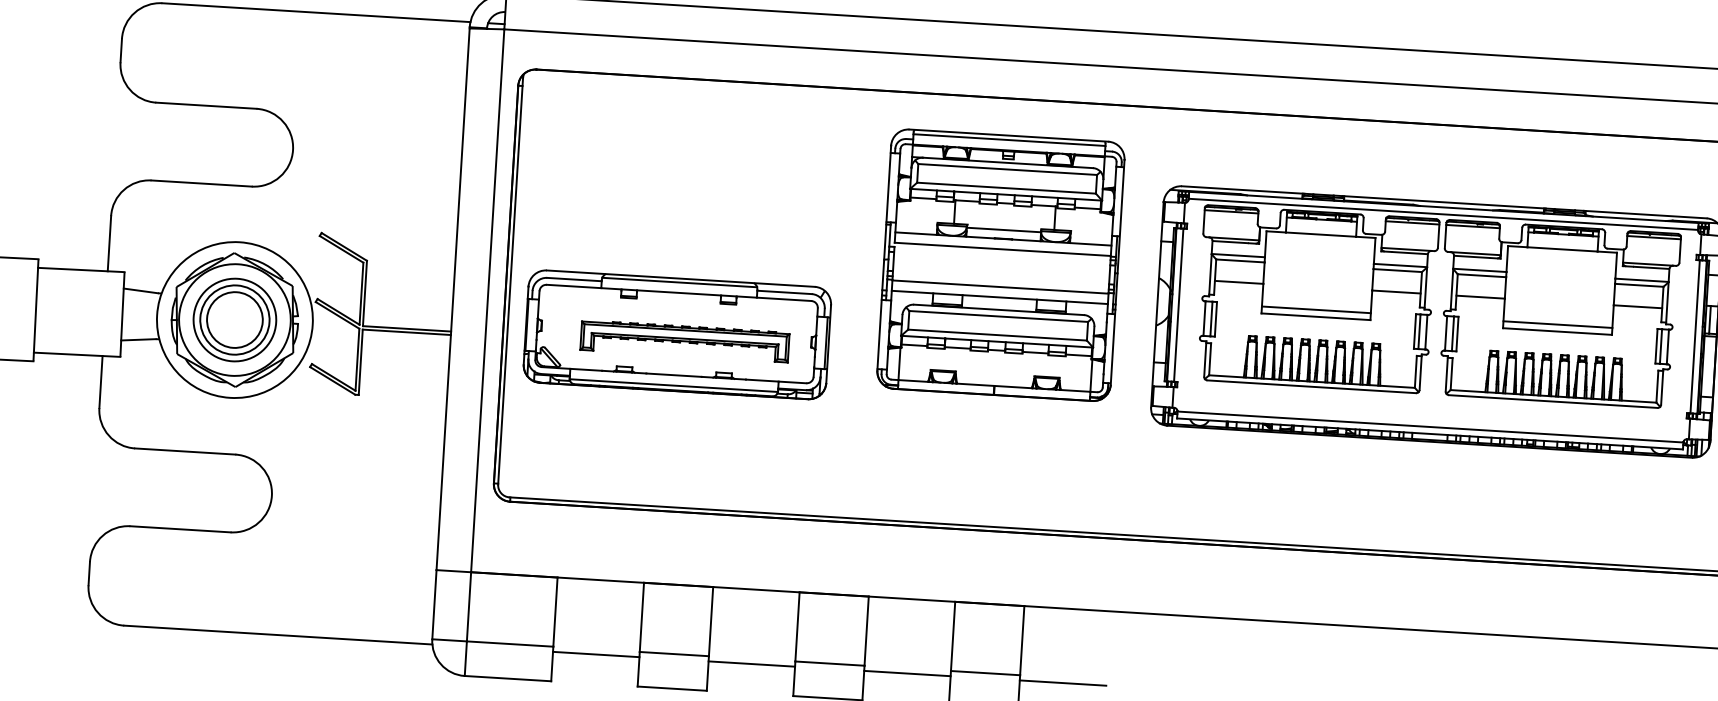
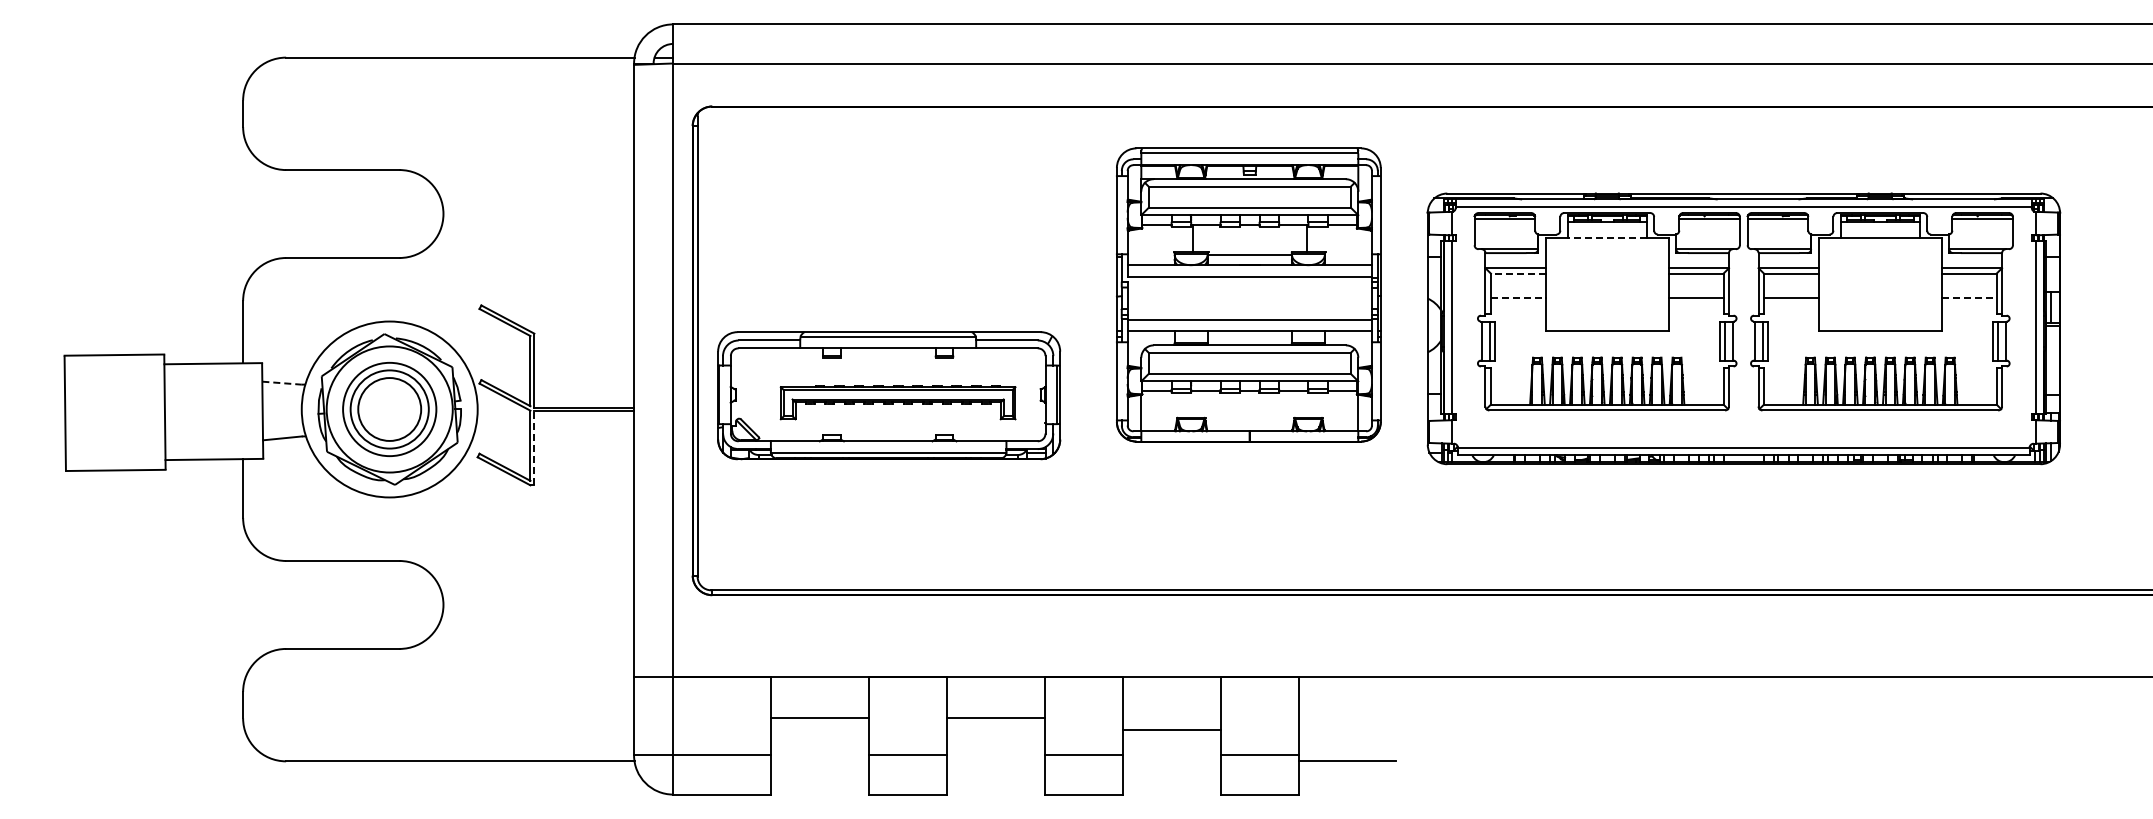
line: (1321, 234) -> (1607, 238), solid -> dashed
line: (1239, 260) -> (1517, 273), solid -> dashed
line: (1239, 282) -> (1518, 297), solid -> dashed
line: (141, 291) -> (282, 383), solid -> dashed
line: (1638, 306) -> (1969, 297), solid -> dashed
line: (1315, 309) -> (1606, 323), removed
line: (1557, 324) -> (1879, 323), removed
line: (360, 362) -> (534, 448), solid -> dashed
line: (595, 654) -> (819, 718), moved
line: (751, 664) -> (995, 718), moved
line: (907, 673) -> (1171, 730), moved

